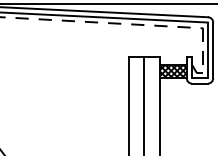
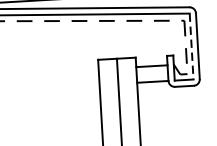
line: (207, 50) -> (191, 46), solid -> dashed
hatch: (173, 71) -> (152, 73), removed

